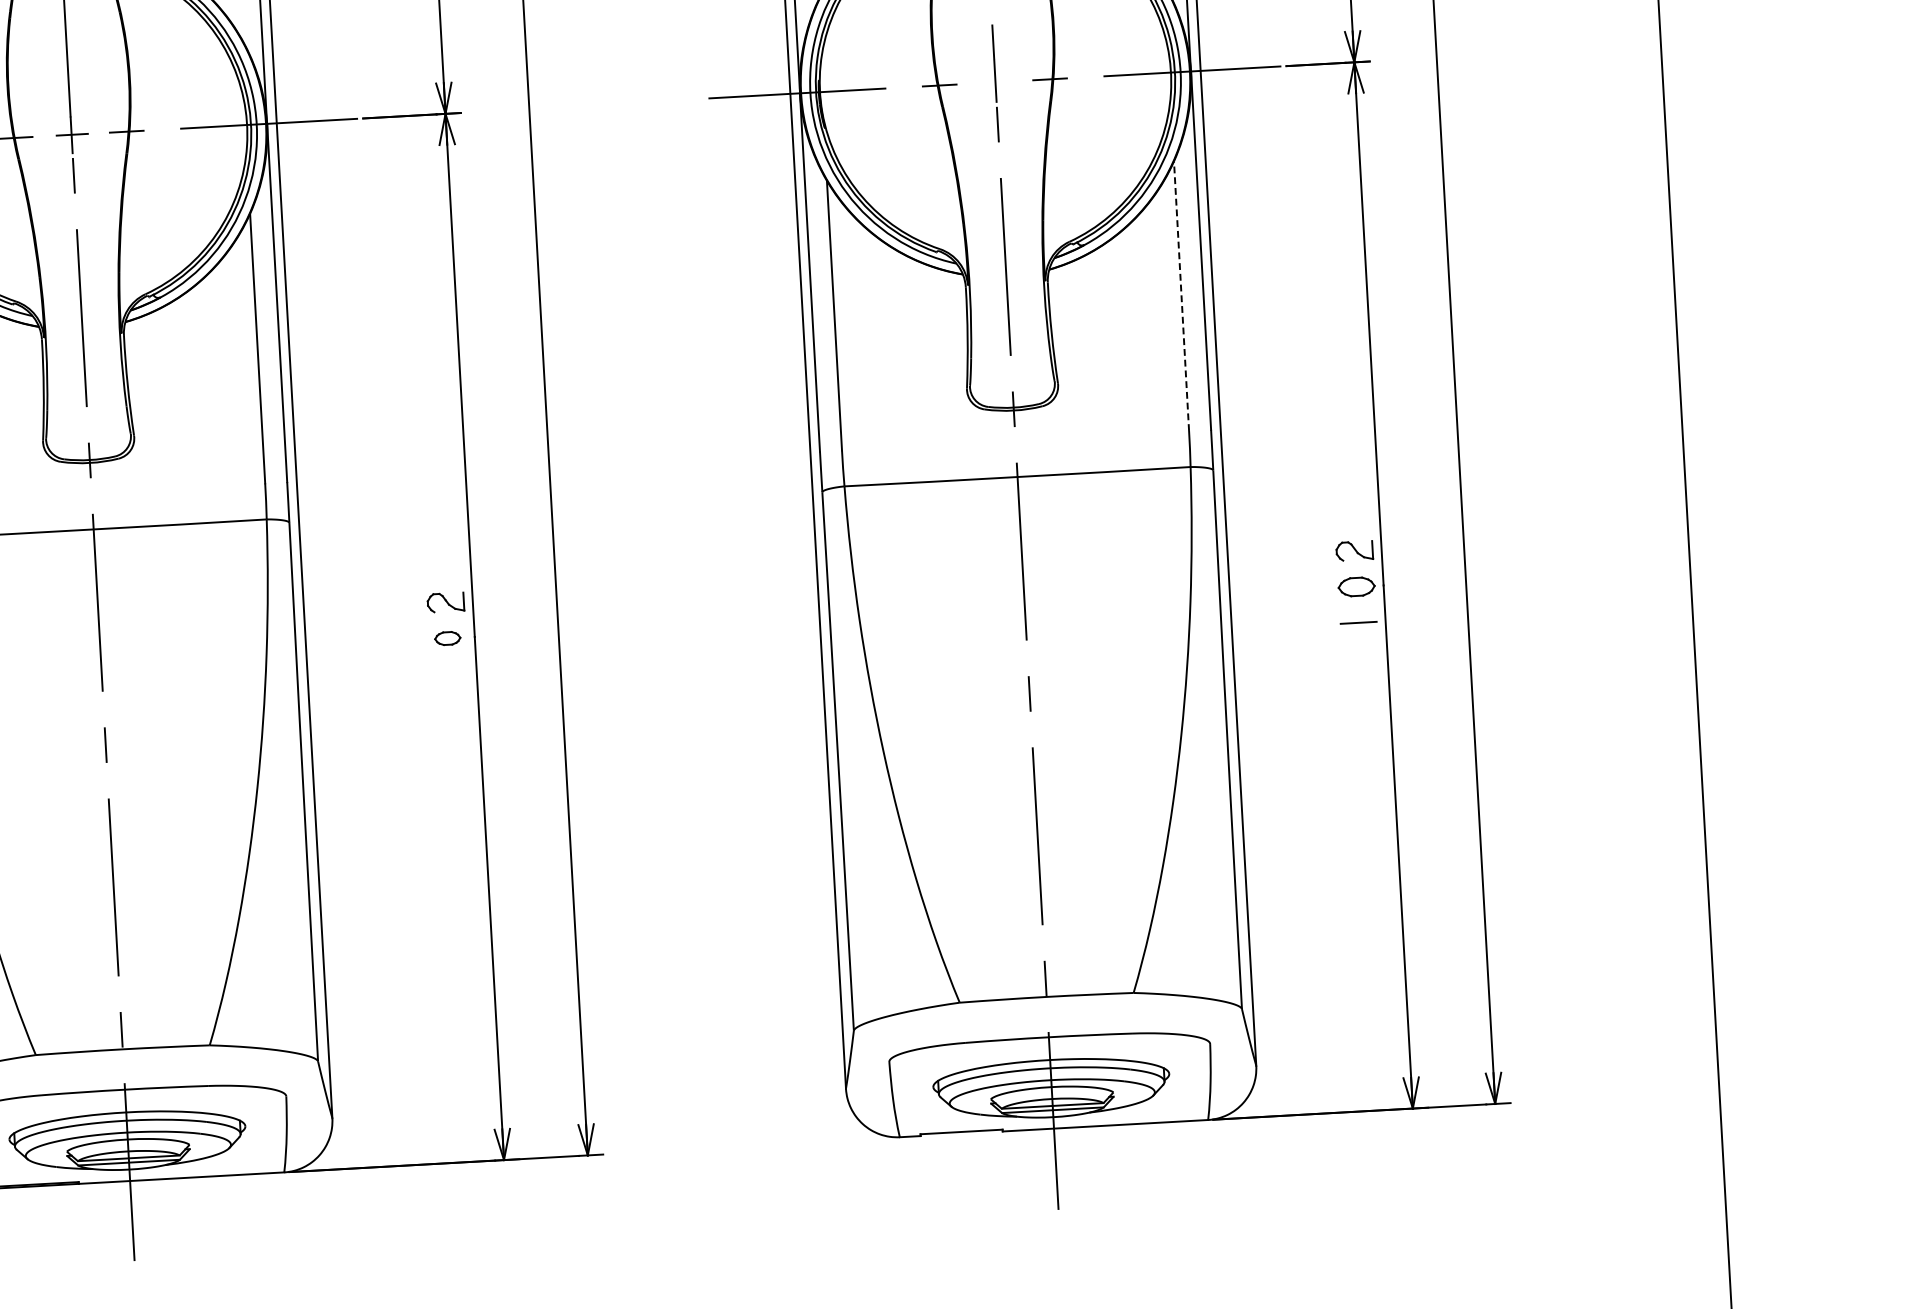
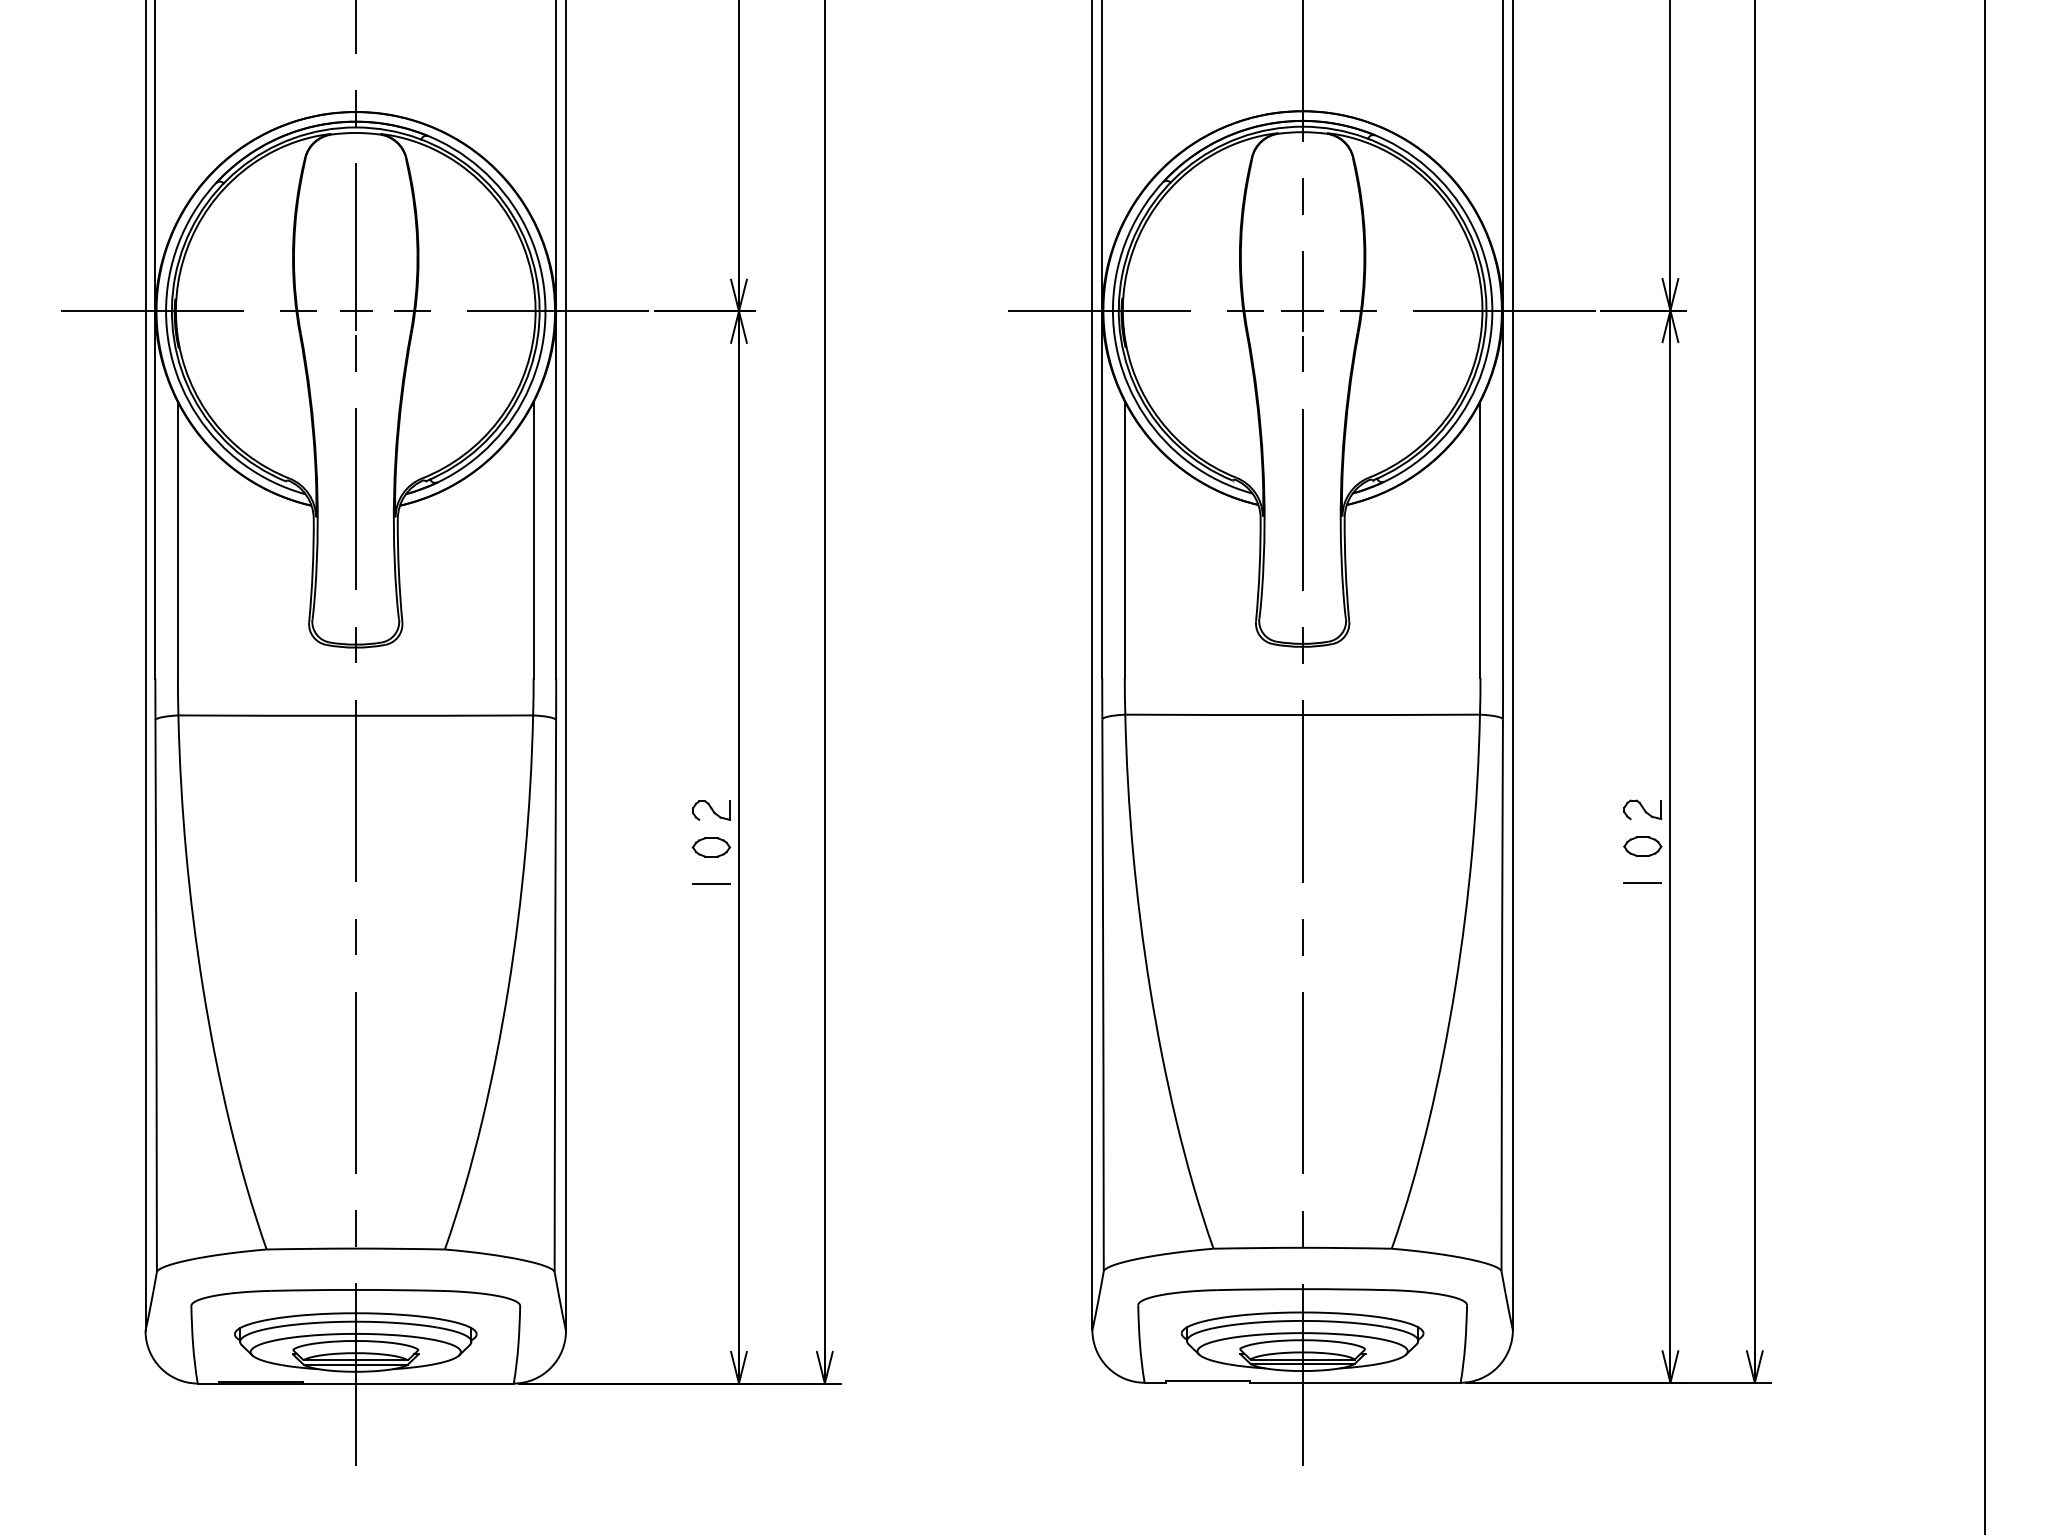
line: (995, 82) -> (1302, 310), added
line: (1181, 296) -> (1480, 539), dashed -> solid
part: (446, 638) -> (710, 847), size x1.43
line: (449, 673) -> (711, 883), added

